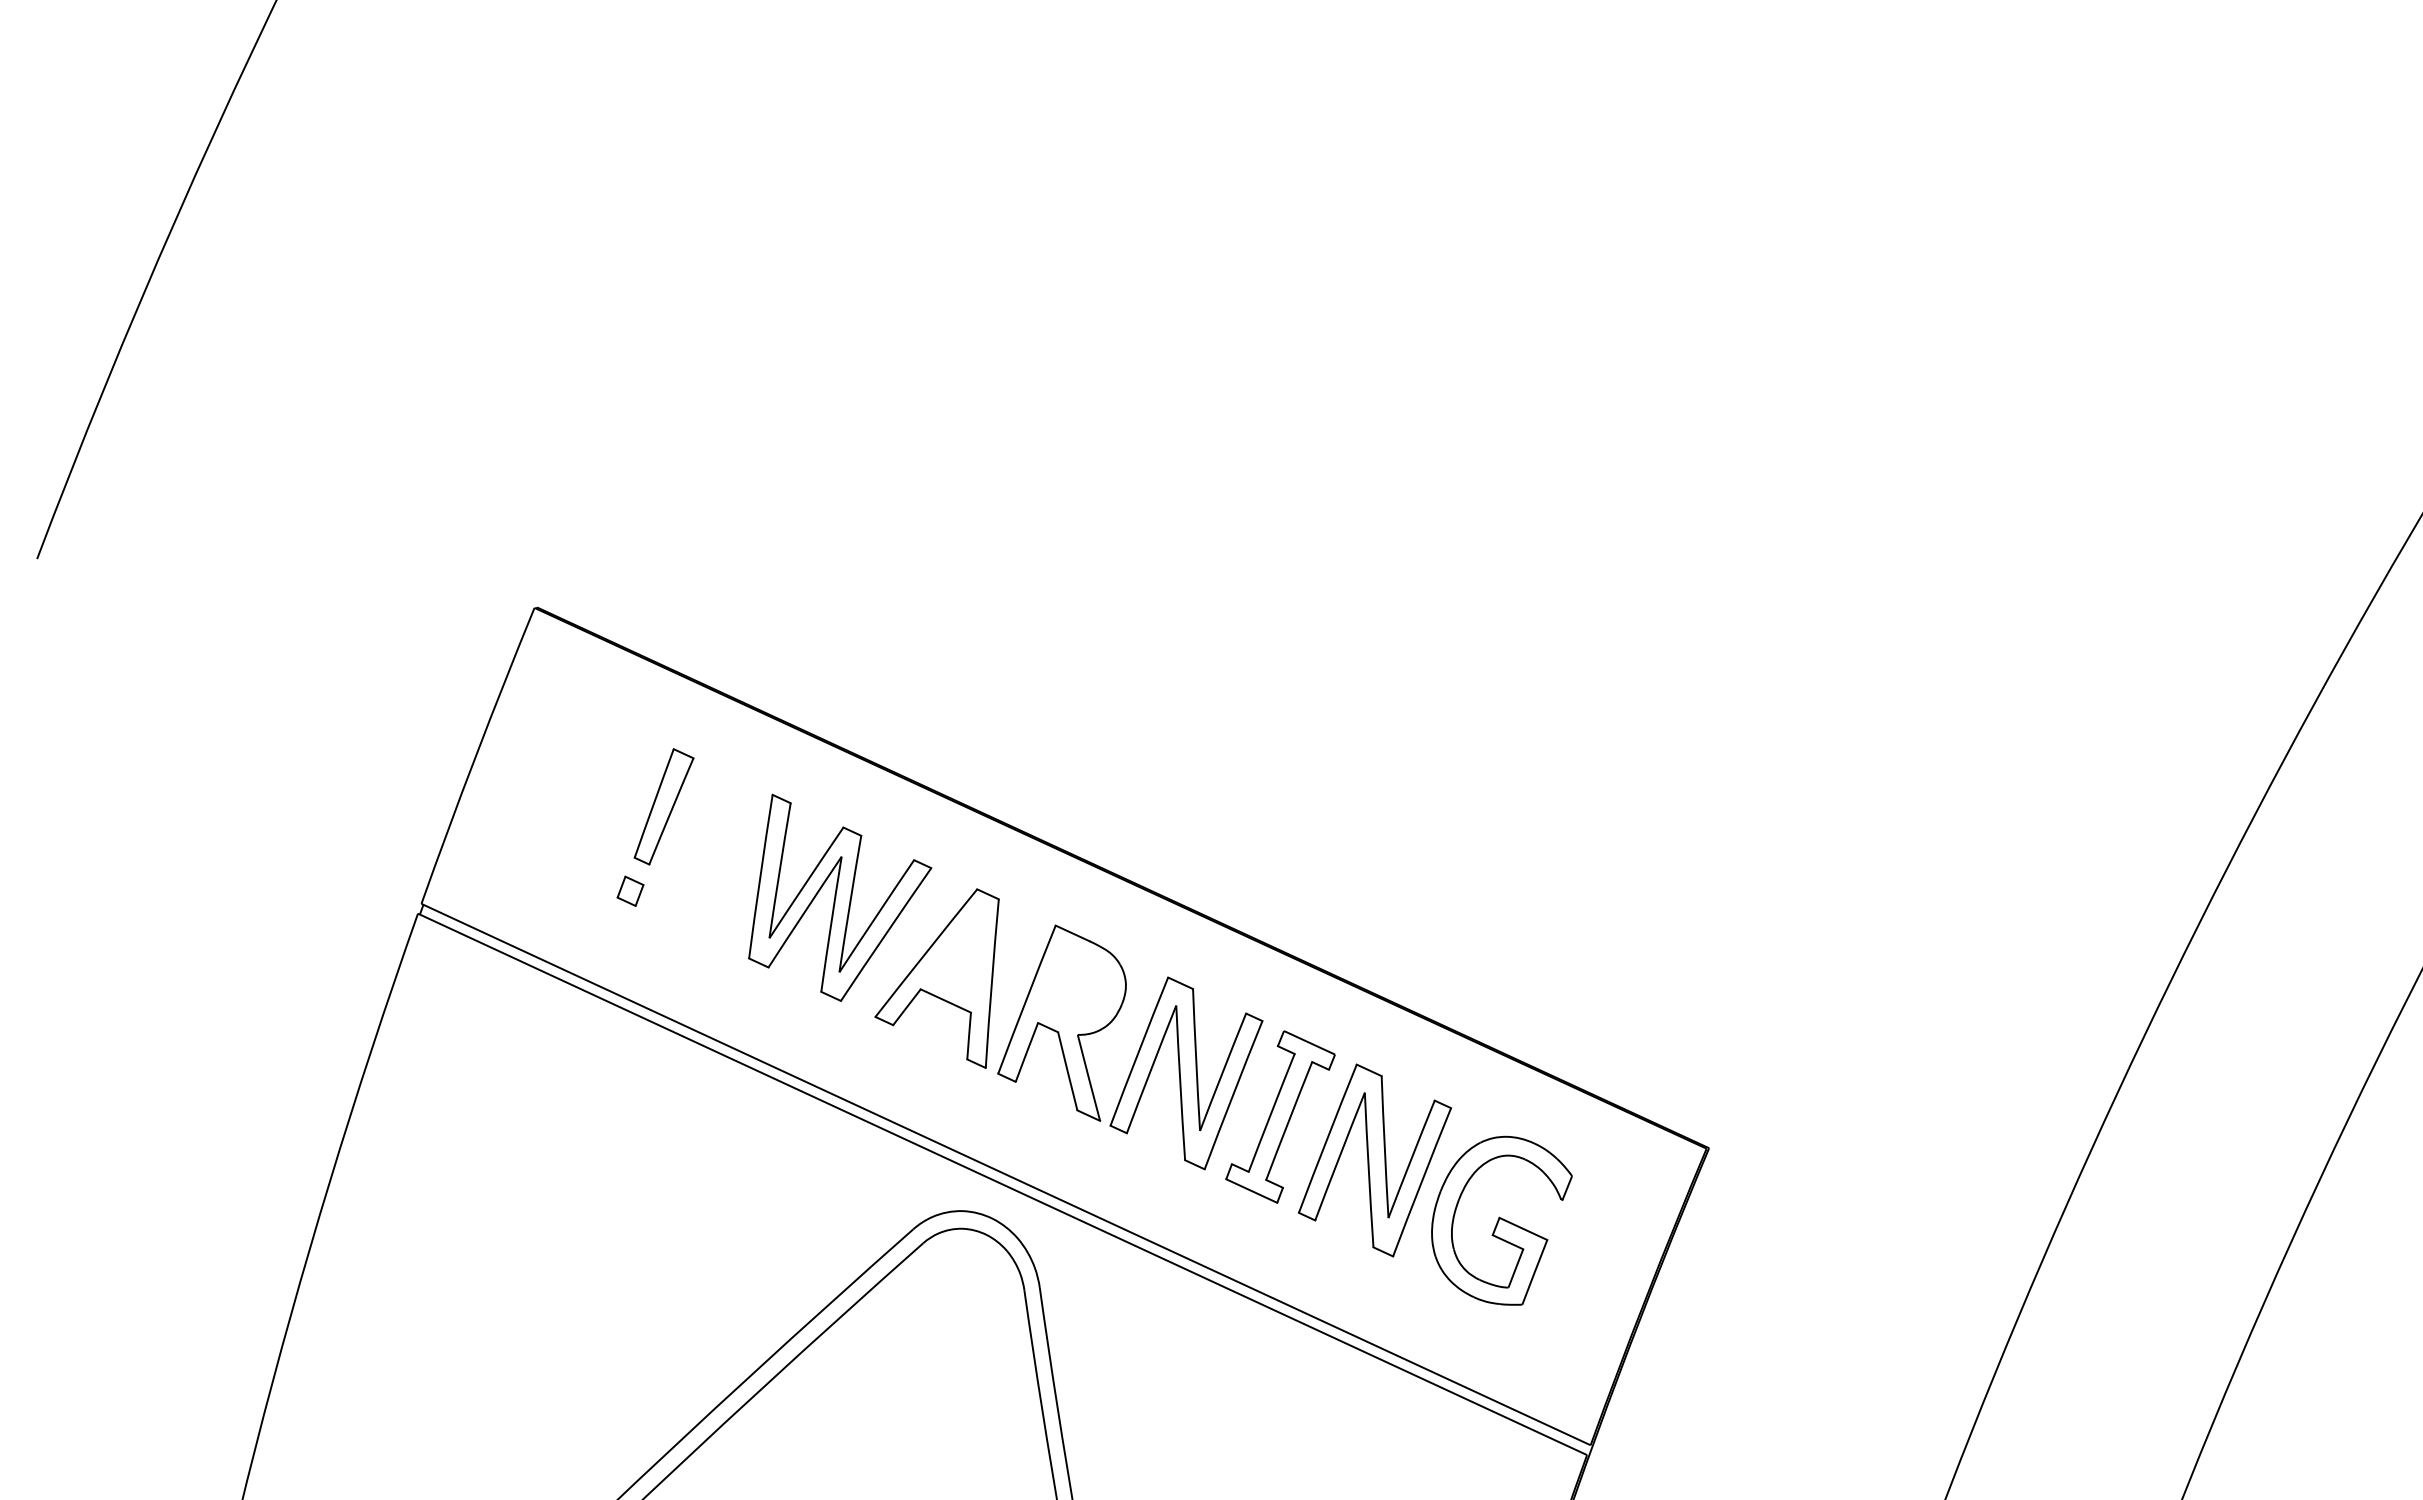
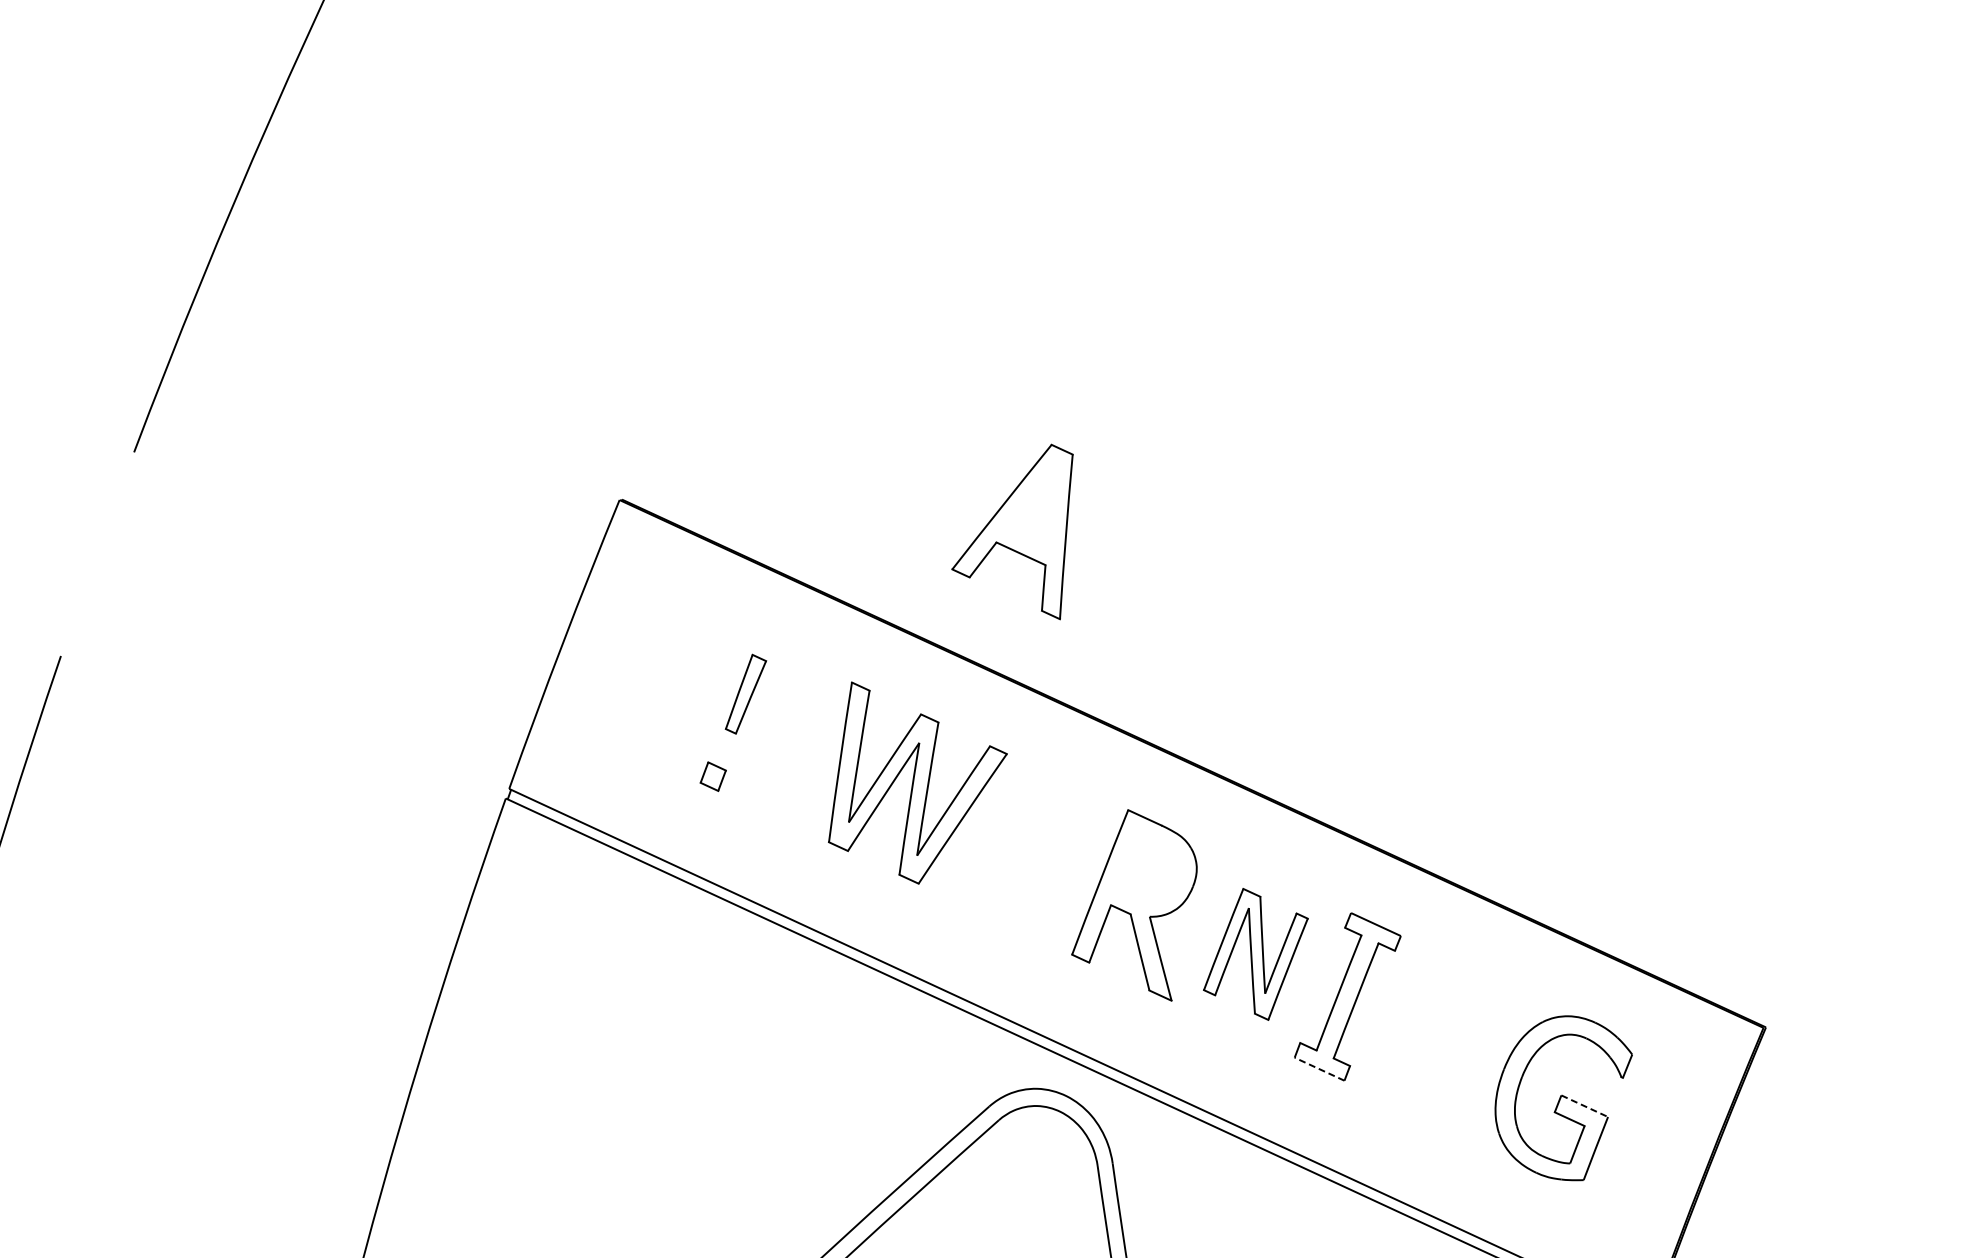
part: (663, 806) -> (745, 693), size x0.7
part: (936, 978) -> (1011, 531), moved
part: (1186, 1073) -> (1255, 954), size x0.7
part: (1375, 1160) -> (1440, 1039), removed
line: (1251, 1190) -> (1319, 1068), solid -> dashed
line: (1523, 1229) -> (1584, 1106), solid -> dashed

